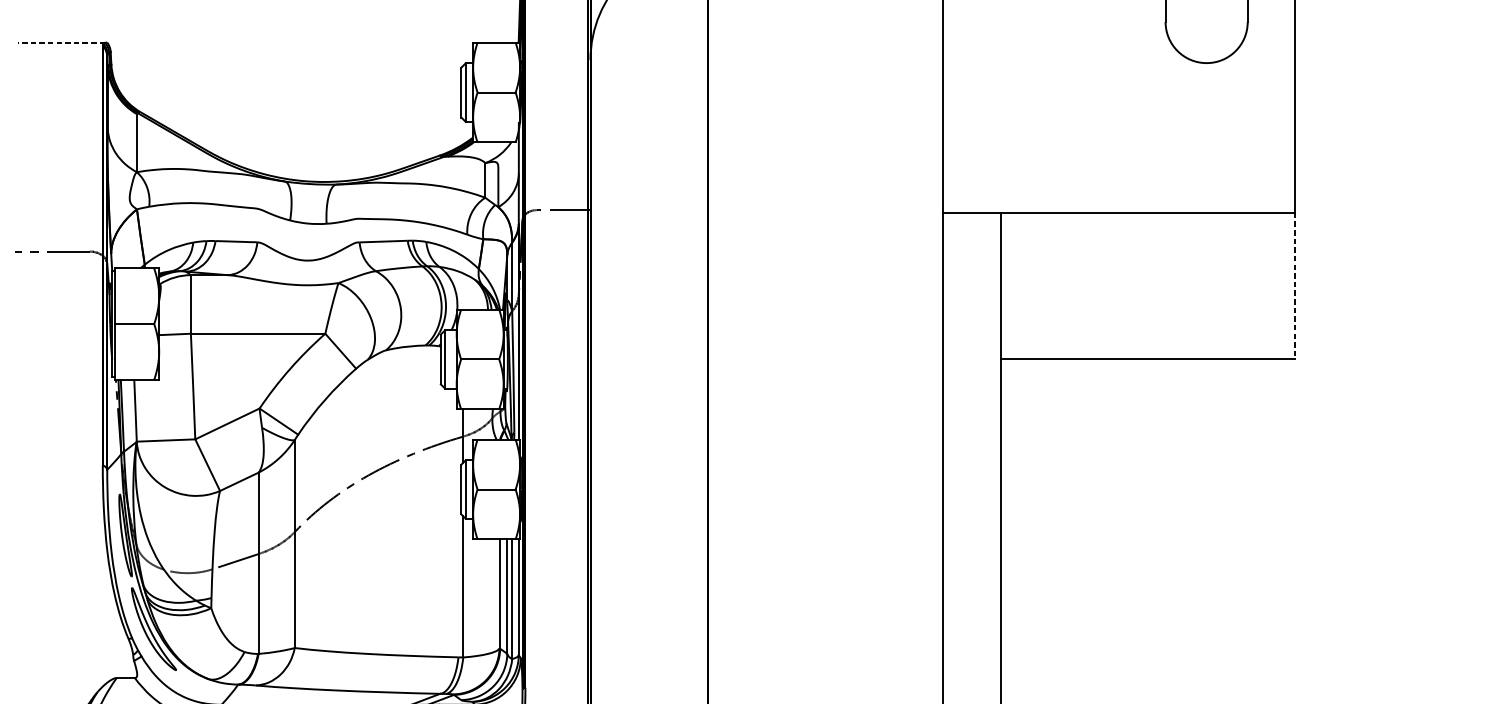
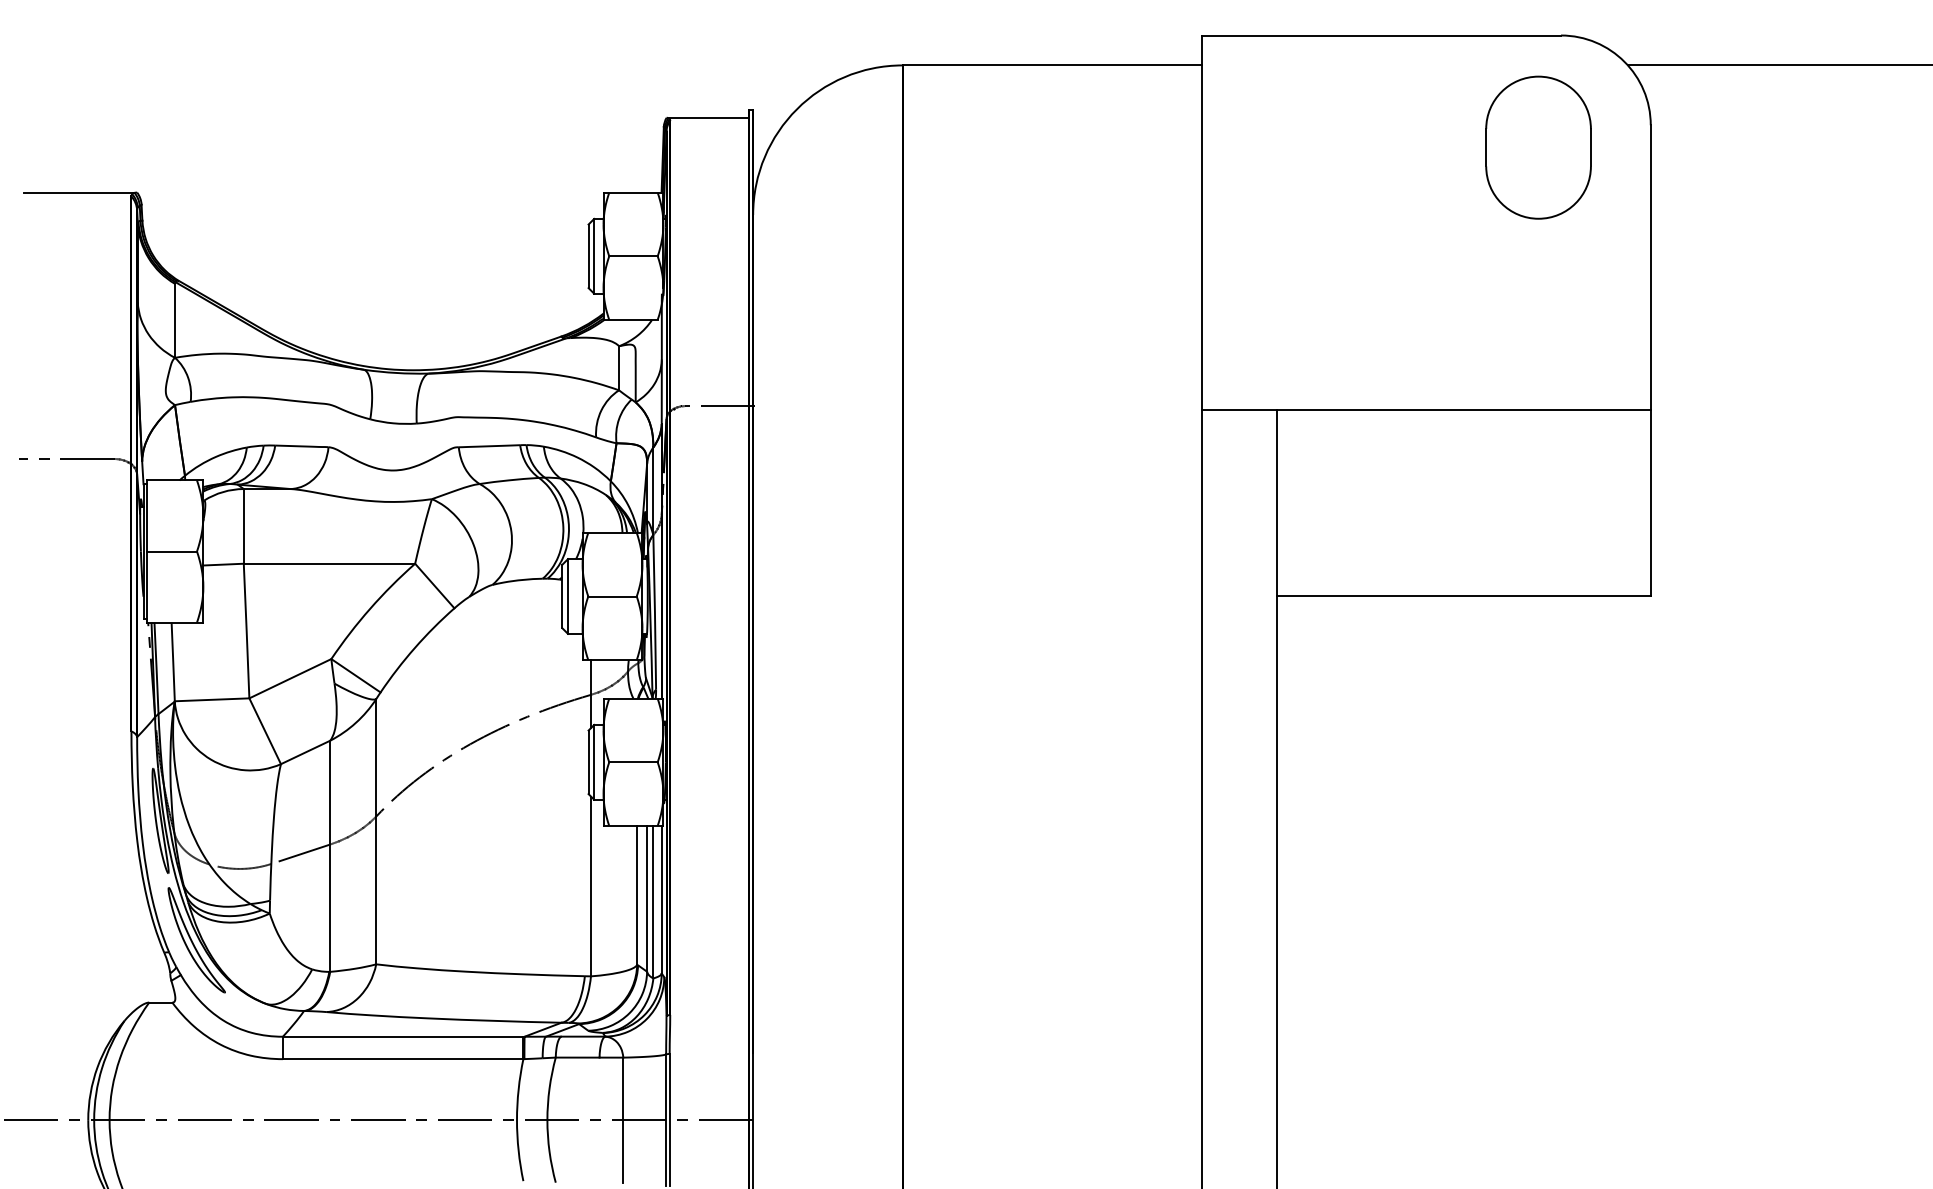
line: (61, 42) -> (78, 192), dashed -> solid
line: (1294, 286) -> (1650, 503), dashed -> solid

